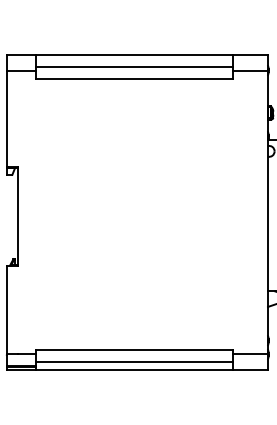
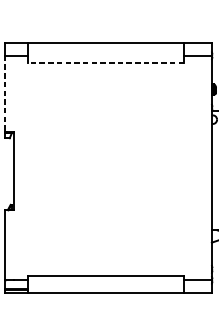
line: (133, 66) -> (105, 52), removed
line: (134, 79) -> (106, 62), solid -> dashed
line: (6, 119) -> (5, 94), solid -> dashed
line: (133, 361) -> (105, 285), removed

